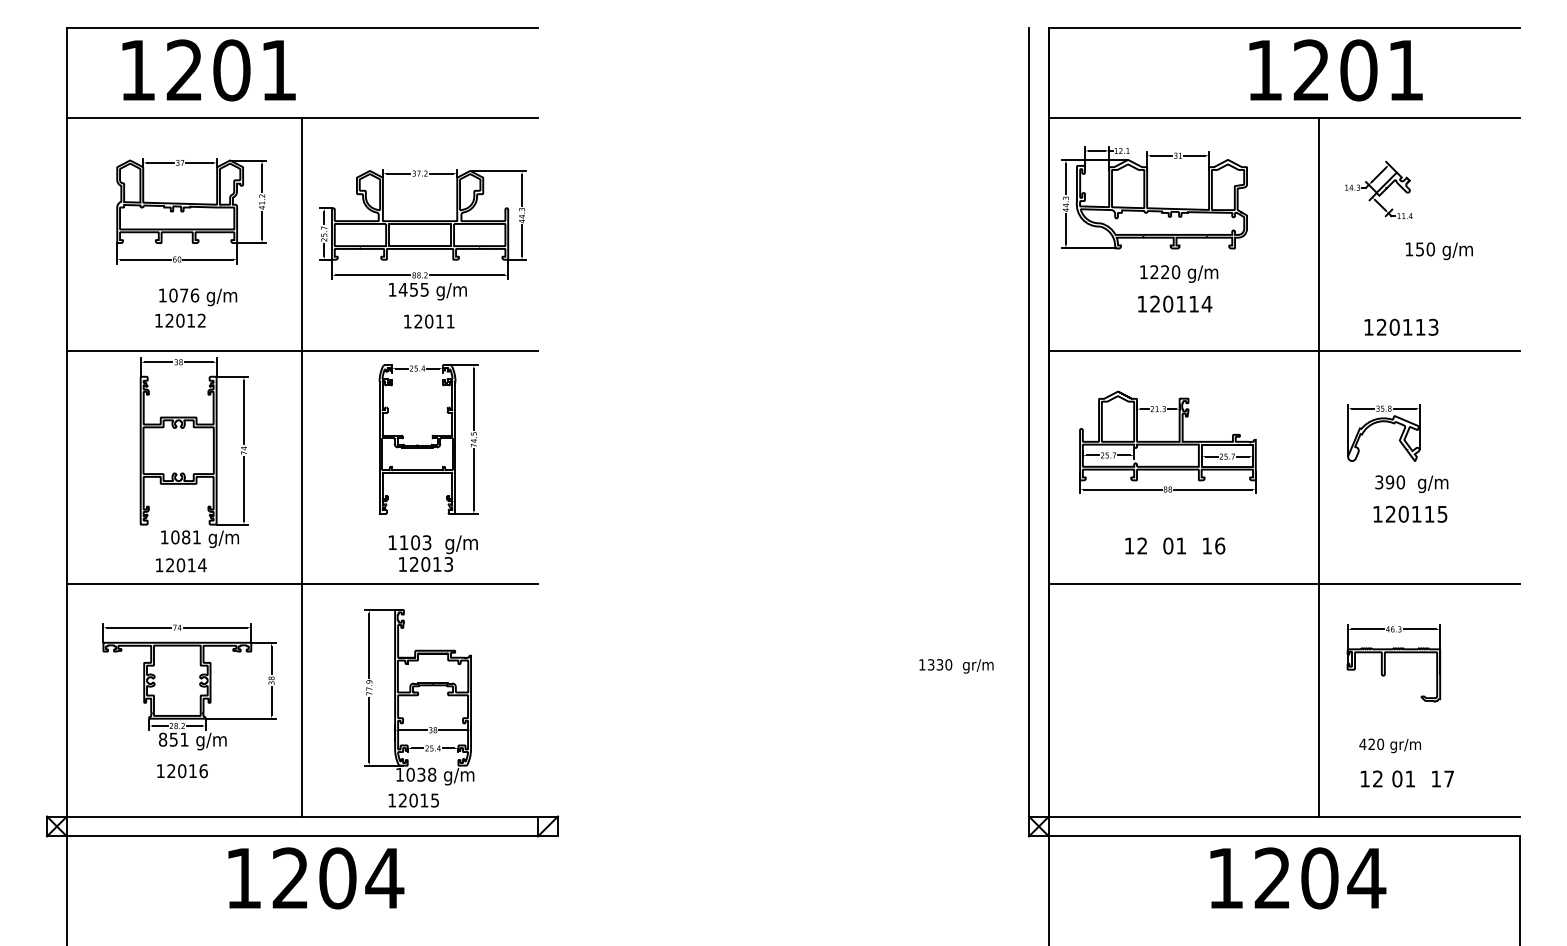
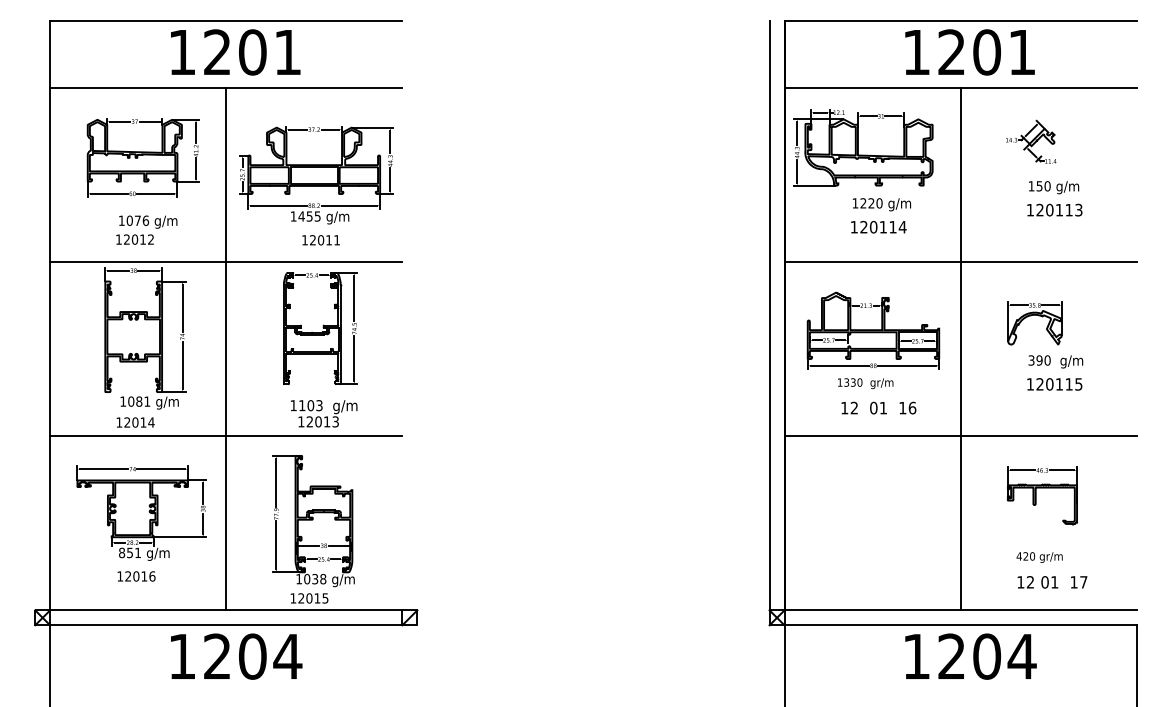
text: (208, 70) -> (235, 52), moved
text: (1335, 70) -> (969, 52), moved
text: (1438, 251) -> (1053, 187), moved
text: (1401, 326) -> (1054, 209), moved
line: (1319, 466) -> (960, 348), moved
text: (956, 666) -> (865, 383), moved

